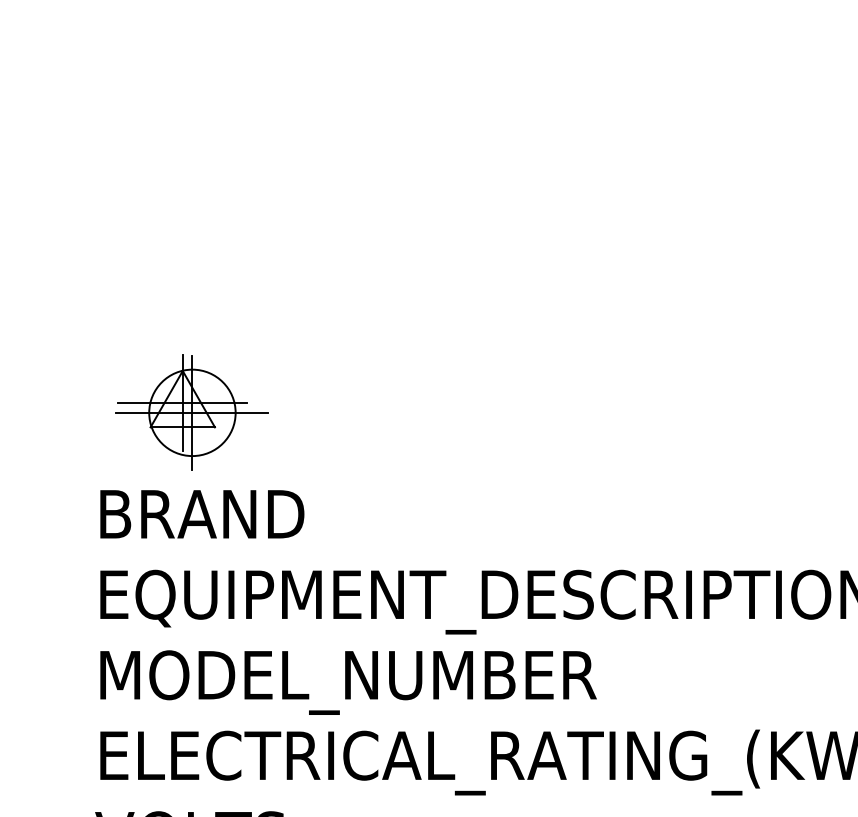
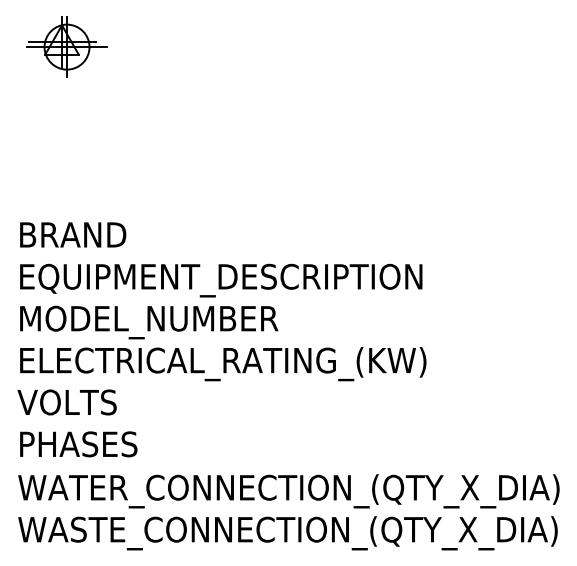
part: (191, 411) -> (66, 46), moved

